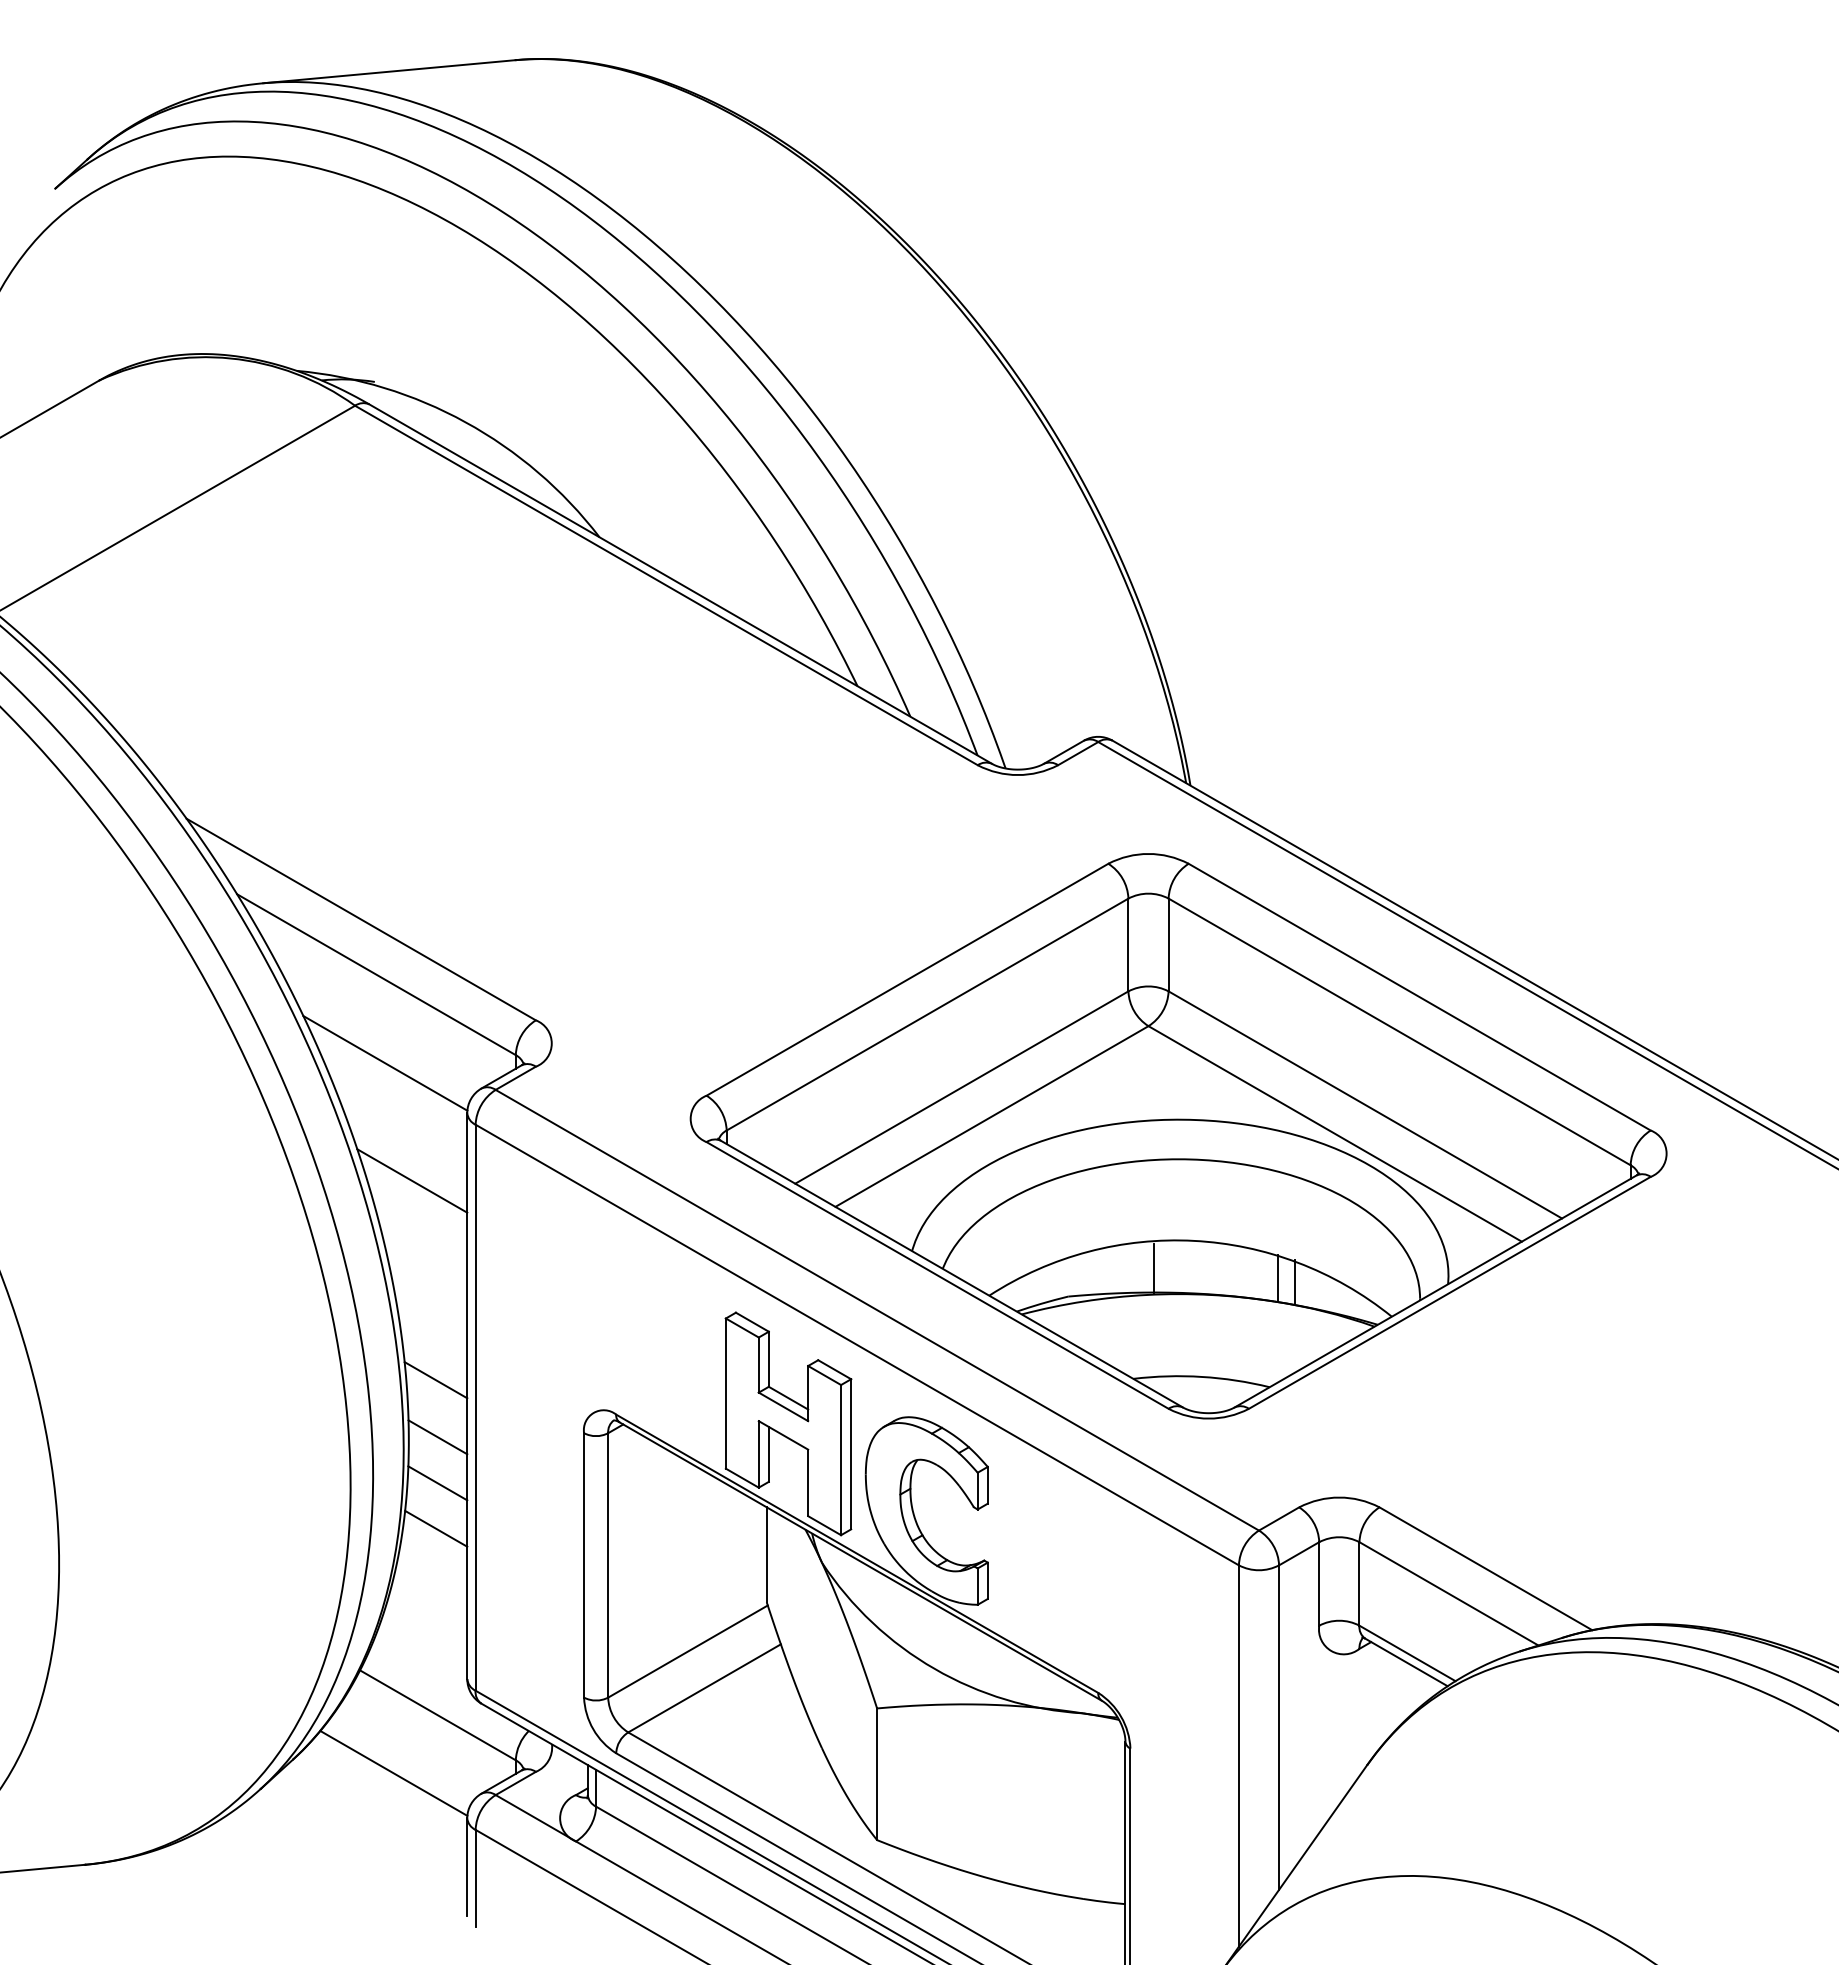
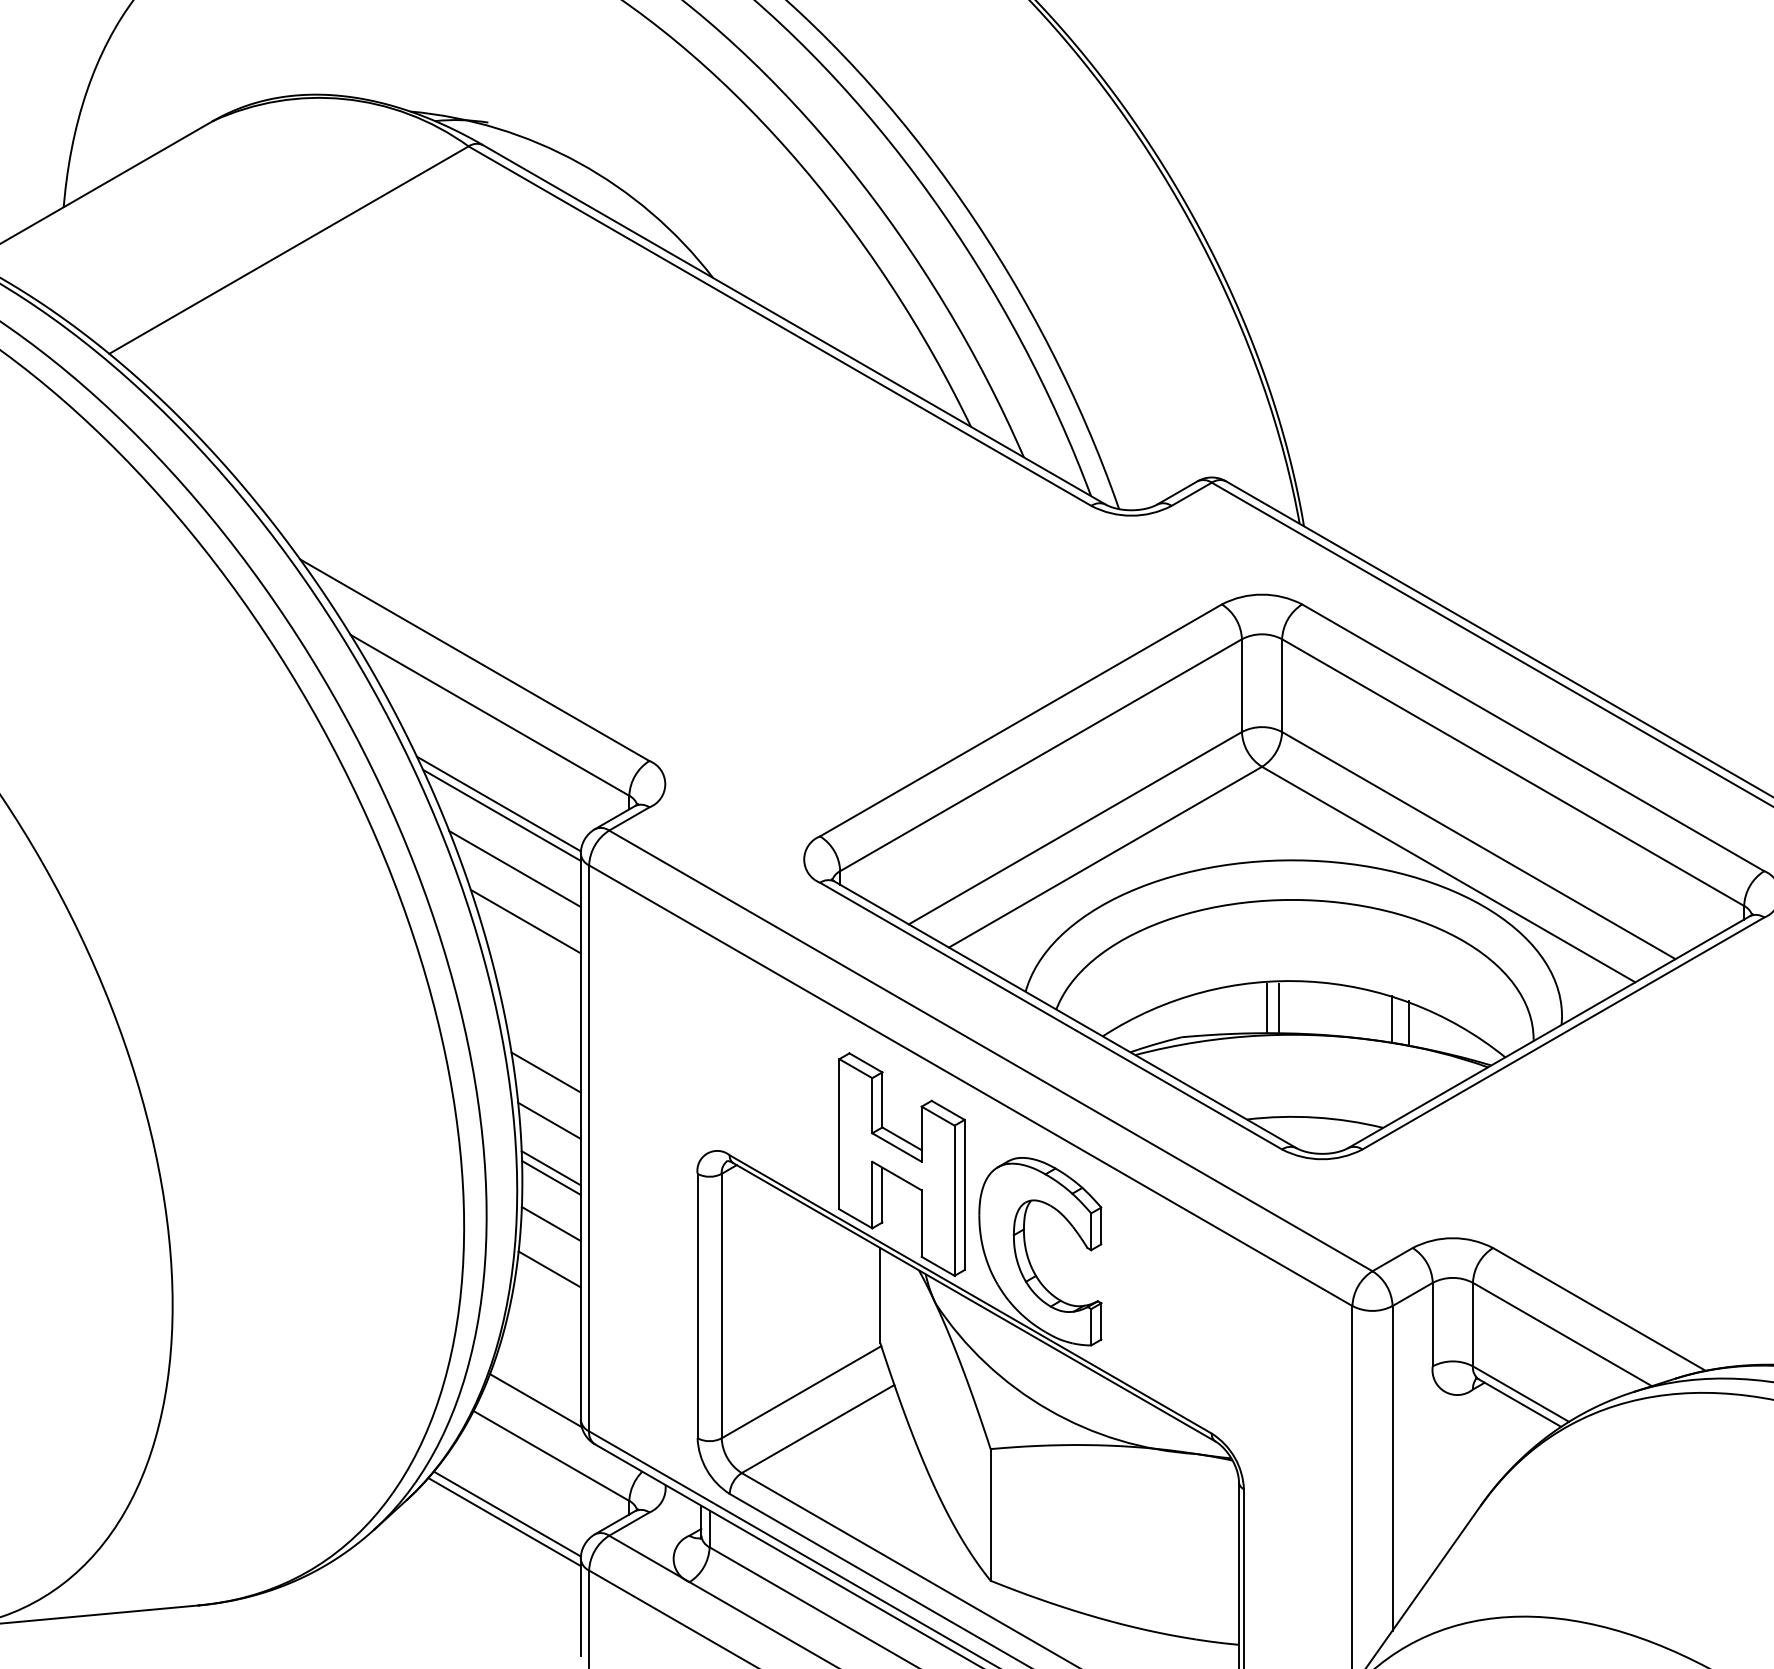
line: (388, 1074) -> (502, 815), added
line: (401, 1128) -> (515, 869), added
line: (1165, 1267) -> (1279, 1008), added
line: (432, 1331) -> (546, 1072), added
line: (437, 1427) -> (551, 1168), added
line: (422, 1659) -> (536, 1400), added
line: (390, 1781) -> (504, 1522), added

